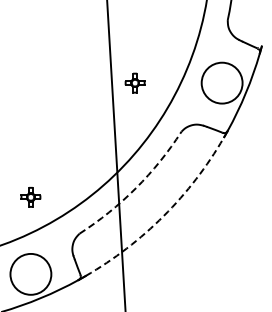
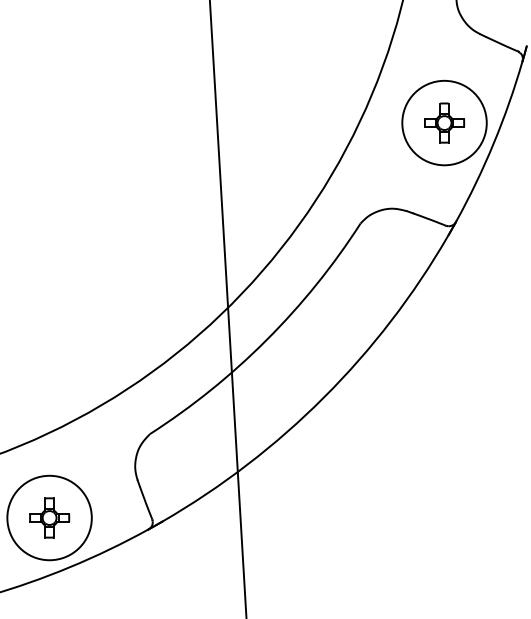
part: (134, 82) -> (443, 121), moved
arc: (135, 188) -> (265, 340), dashed -> solid
part: (30, 197) -> (48, 518), moved
arc: (163, 216) -> (323, 398), dashed -> solid

